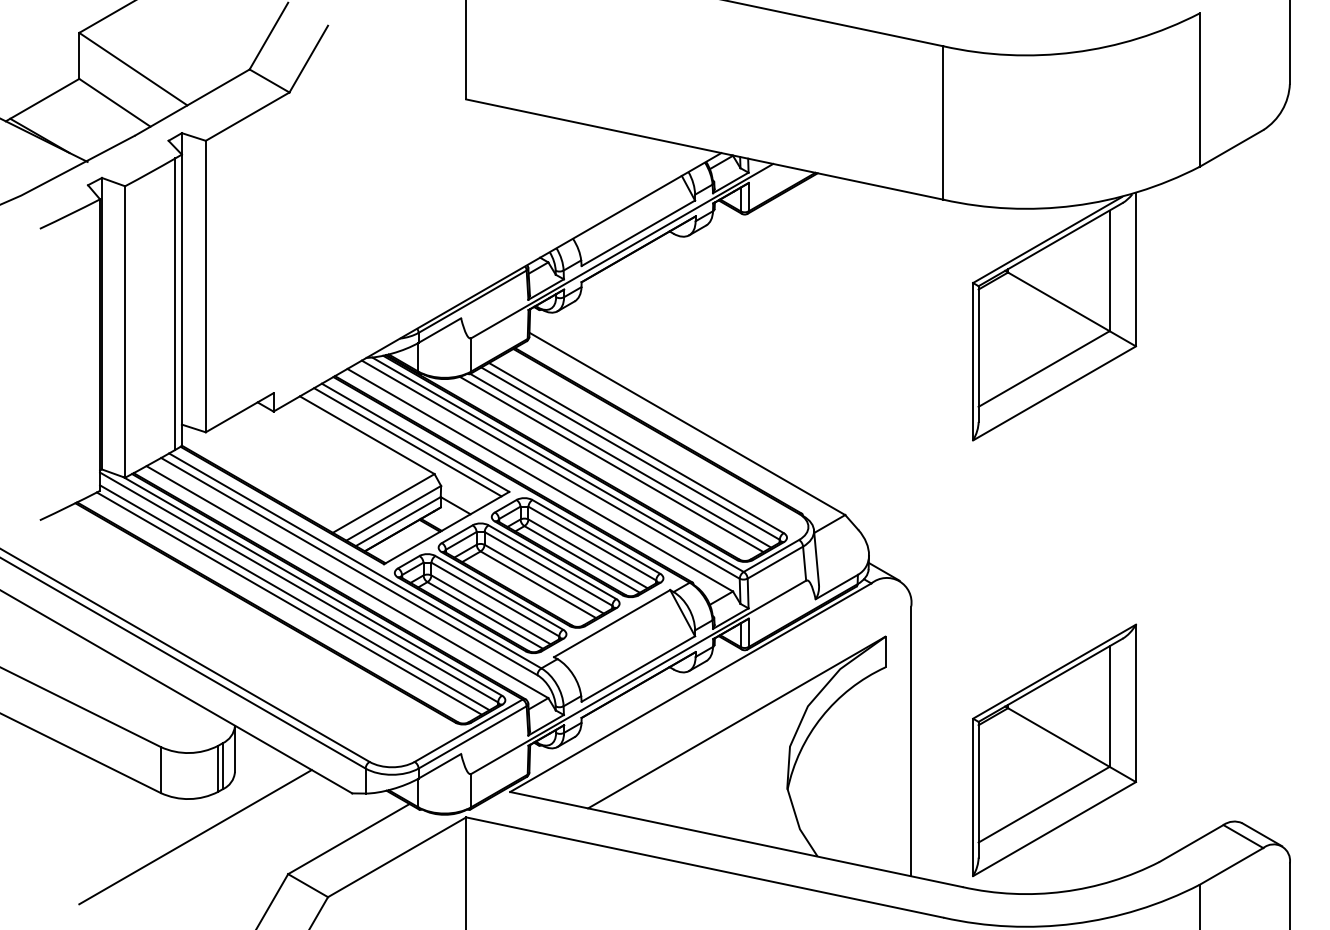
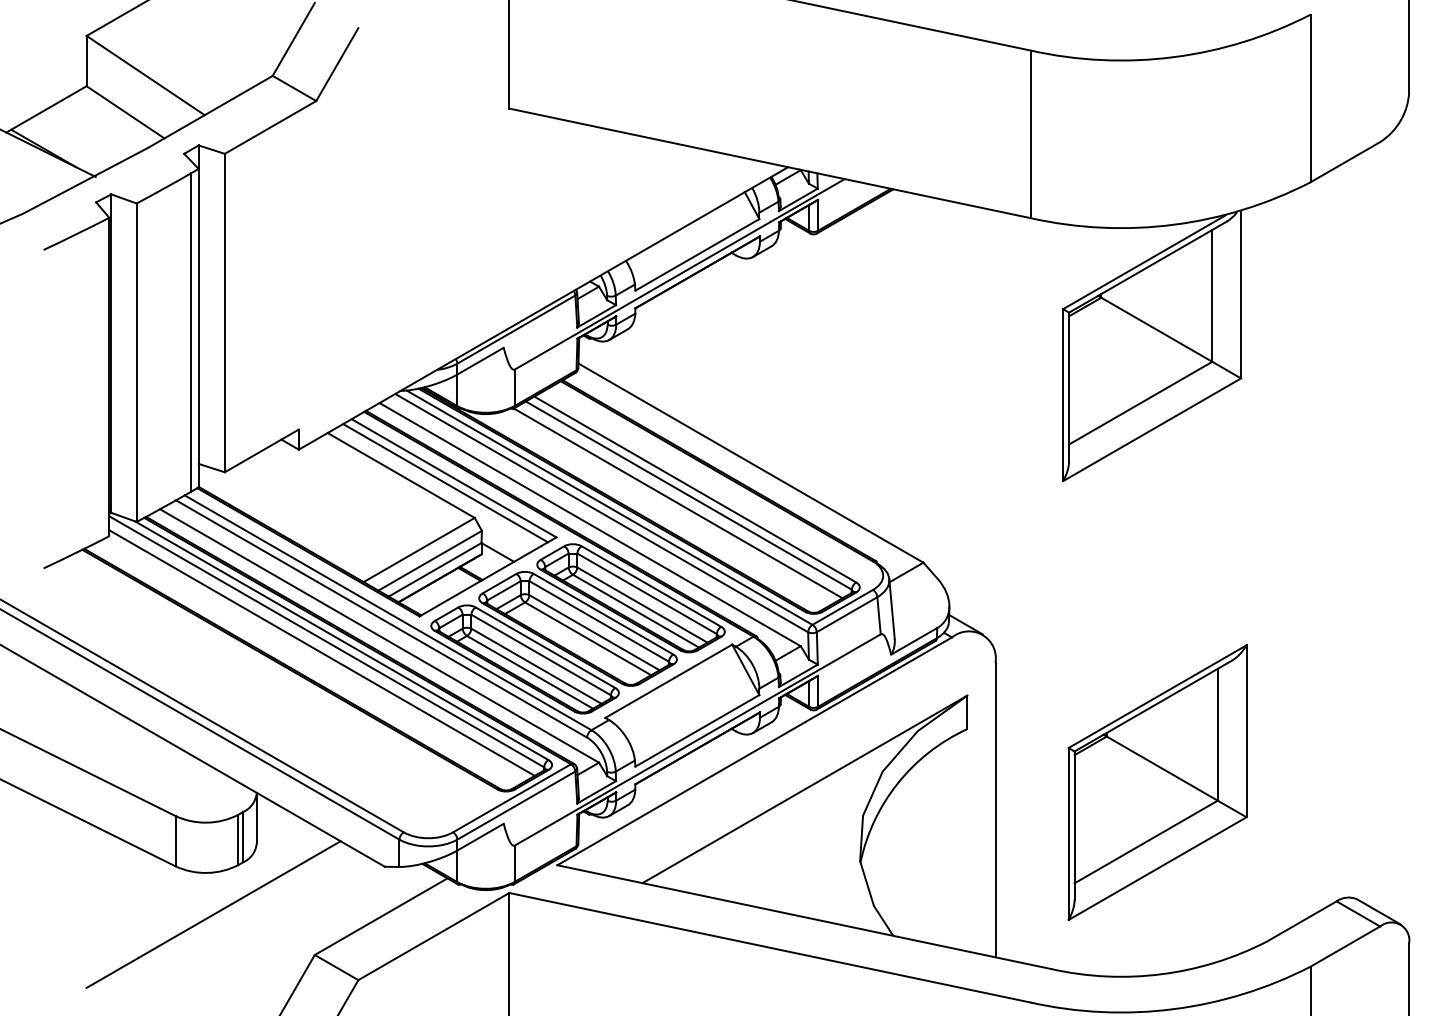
line: (611, 464) -> (668, 507), removed
line: (288, 603) -> (315, 659), removed
part: (1054, 750) -> (1157, 782), moved

